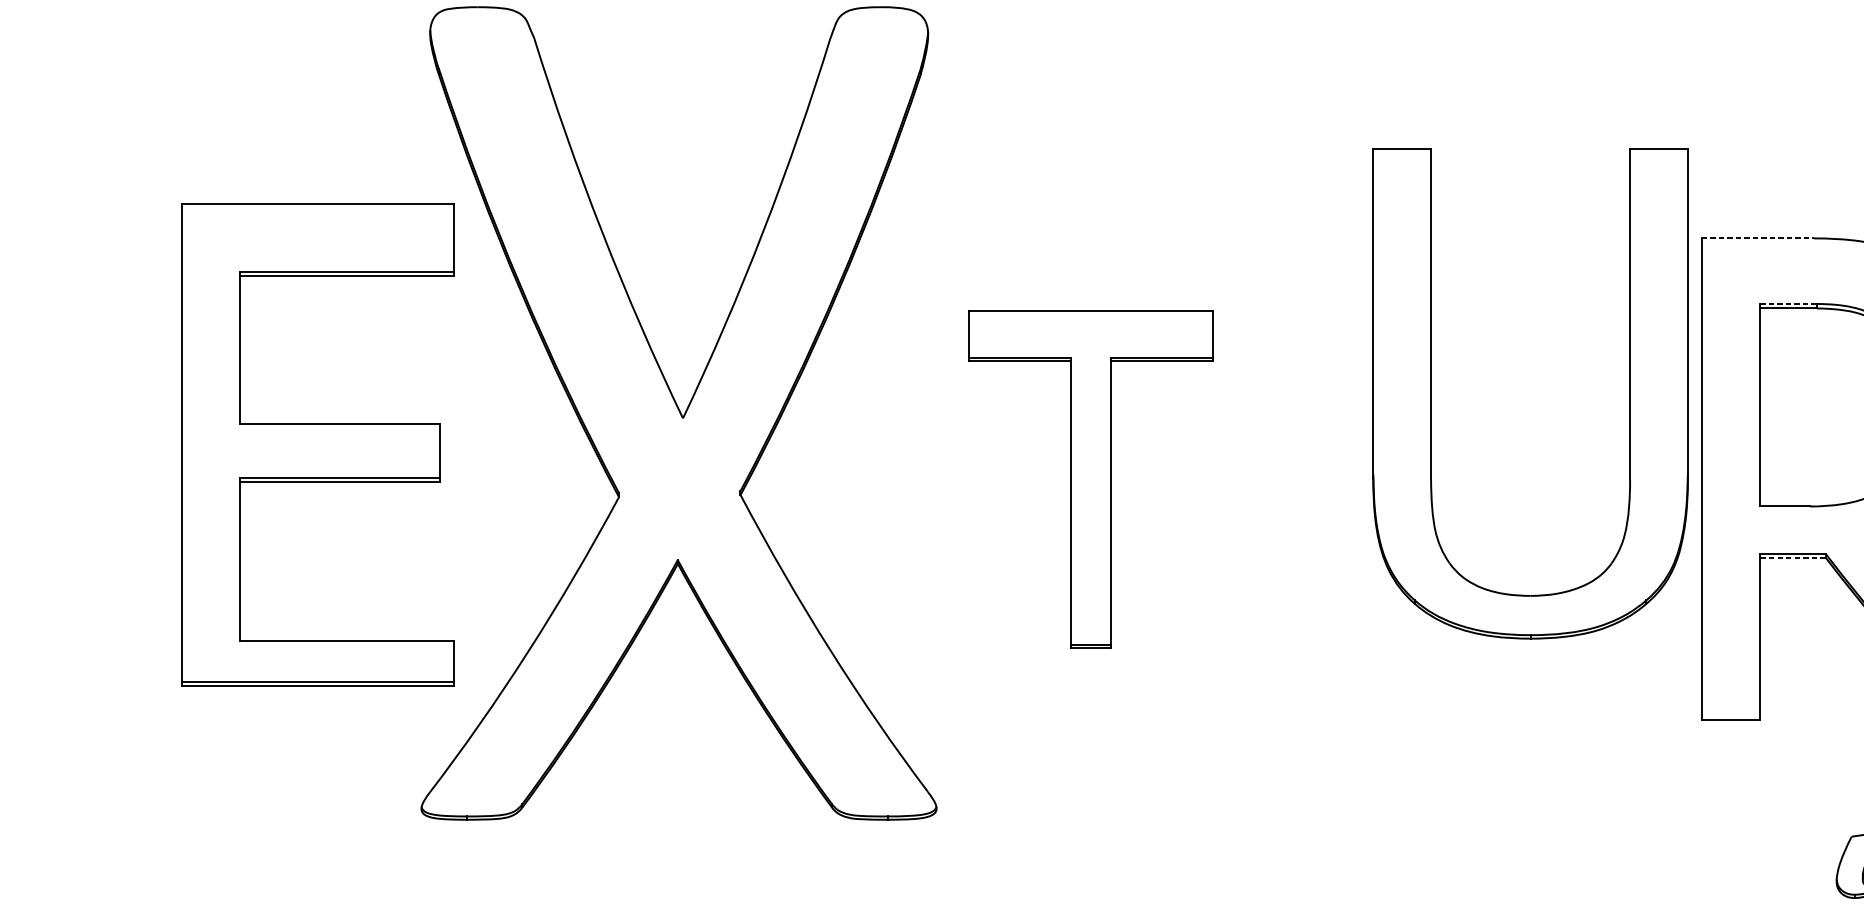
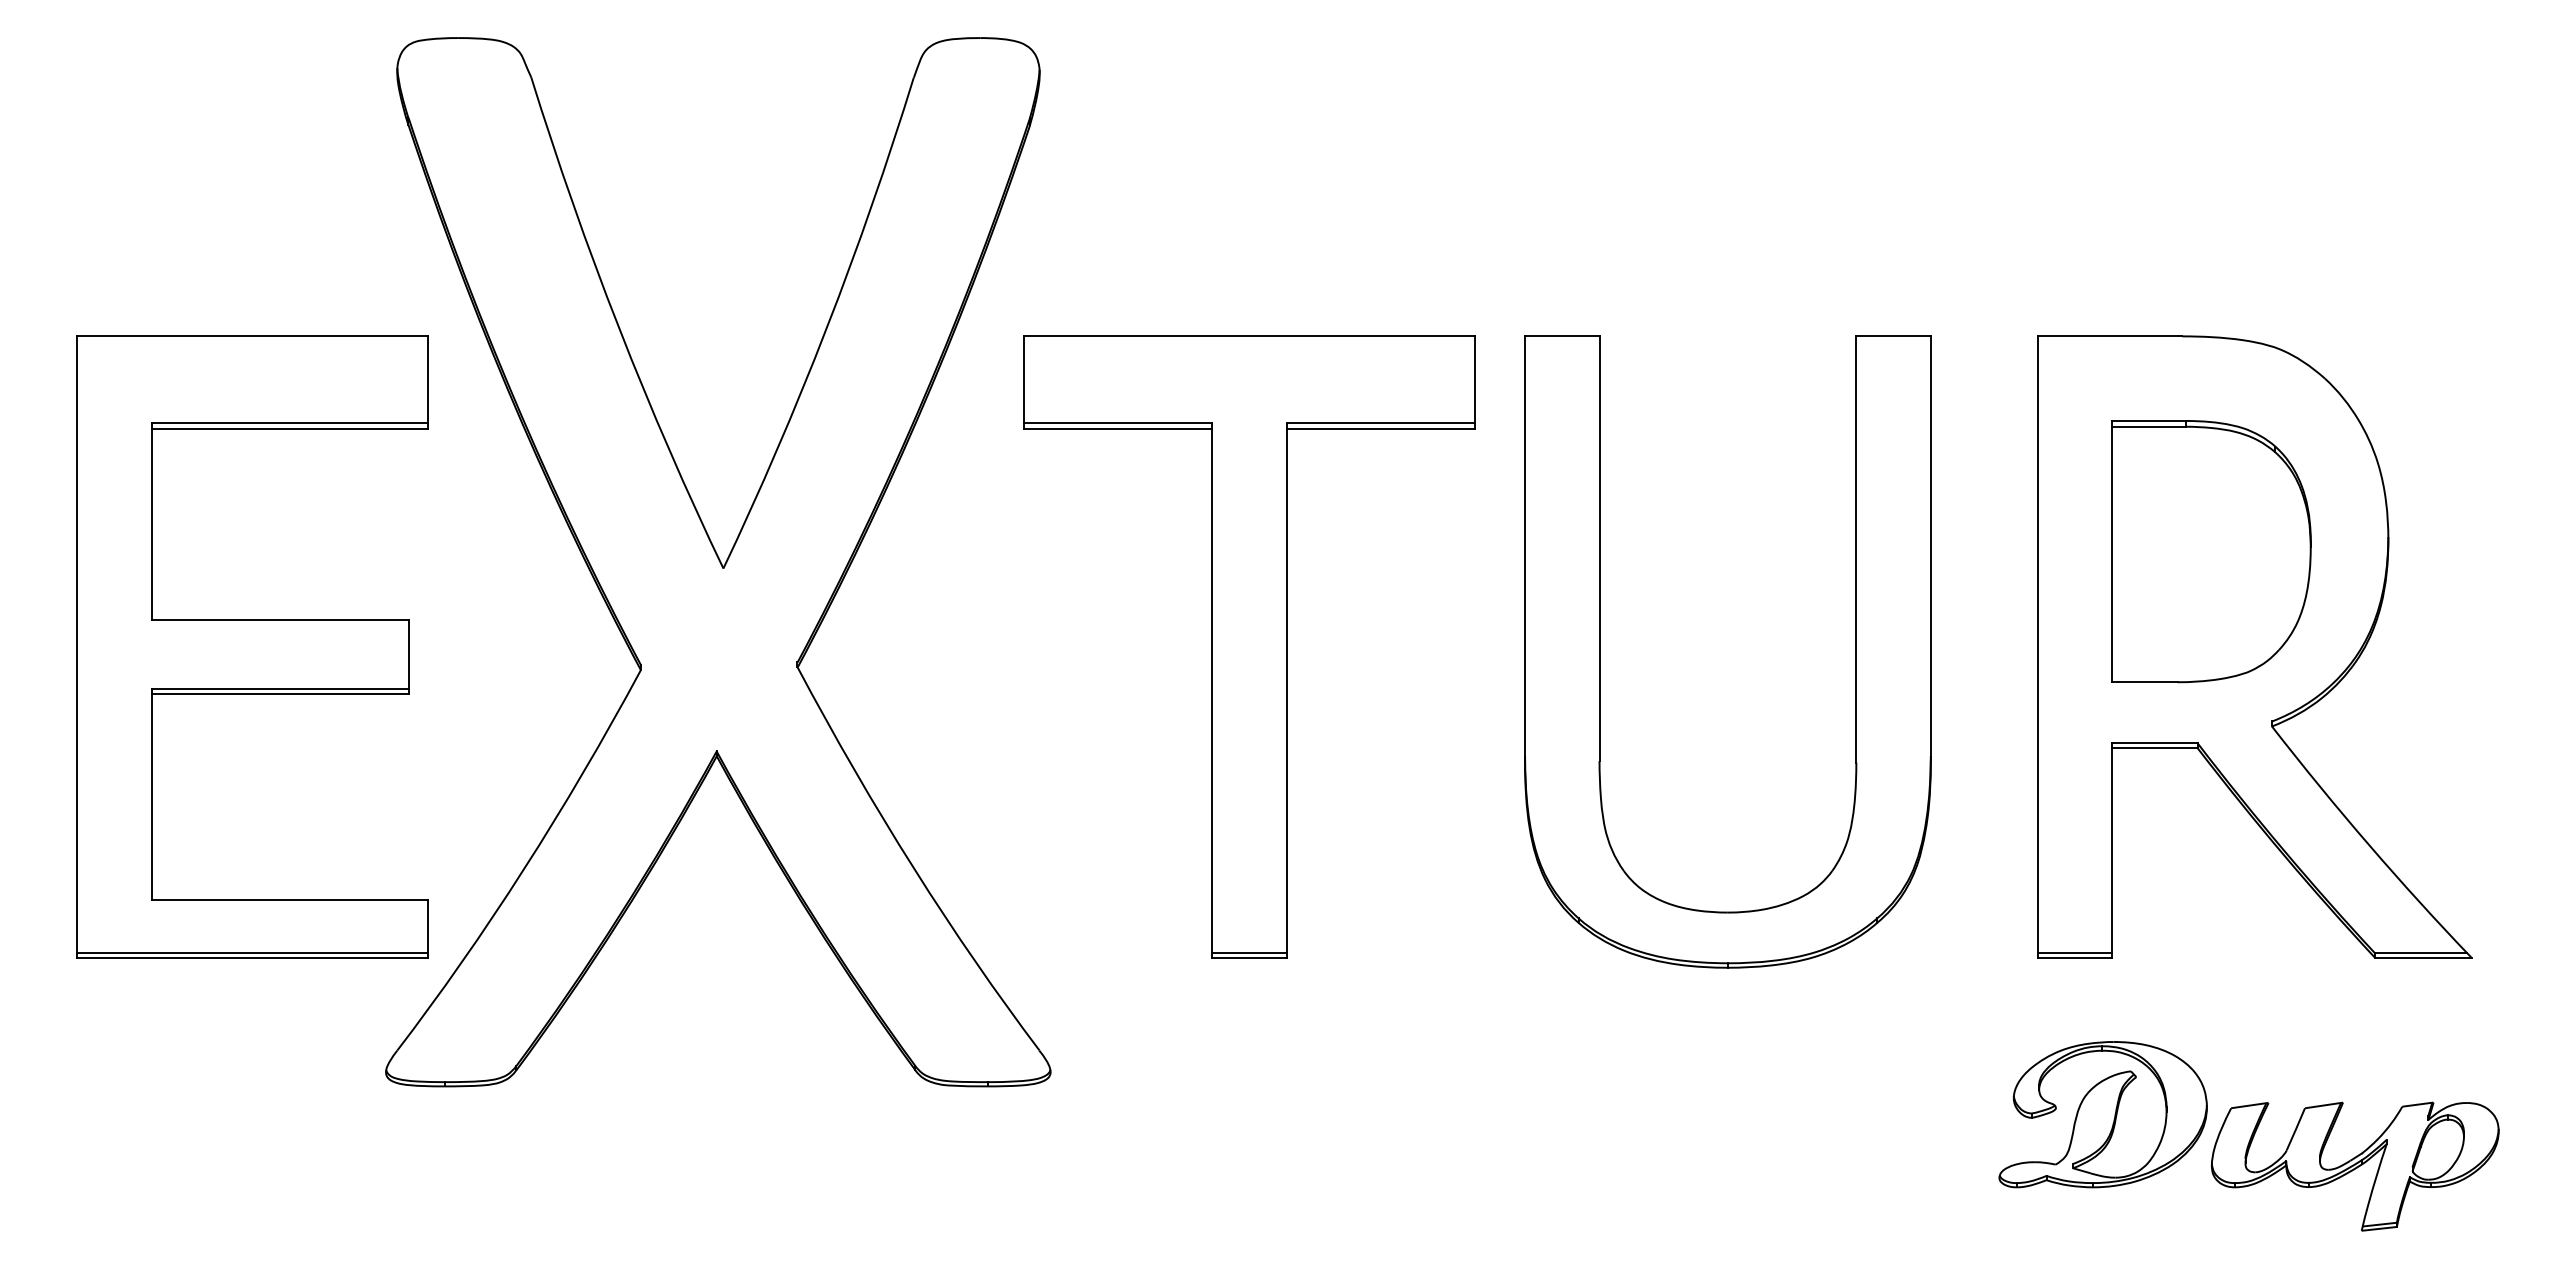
line: (1758, 238) -> (2110, 336), dashed -> solid
line: (1787, 303) -> (2148, 420), dashed -> solid
part: (1431, 393) -> (1600, 651), moved
part: (317, 444) -> (252, 646), moved
part: (1090, 478) -> (1249, 646), size x1.43
line: (1792, 557) -> (2154, 748), dashed -> solid
line: (1730, 716) -> (2074, 953), added
part: (1751, 841) -> (2102, 1114), added

